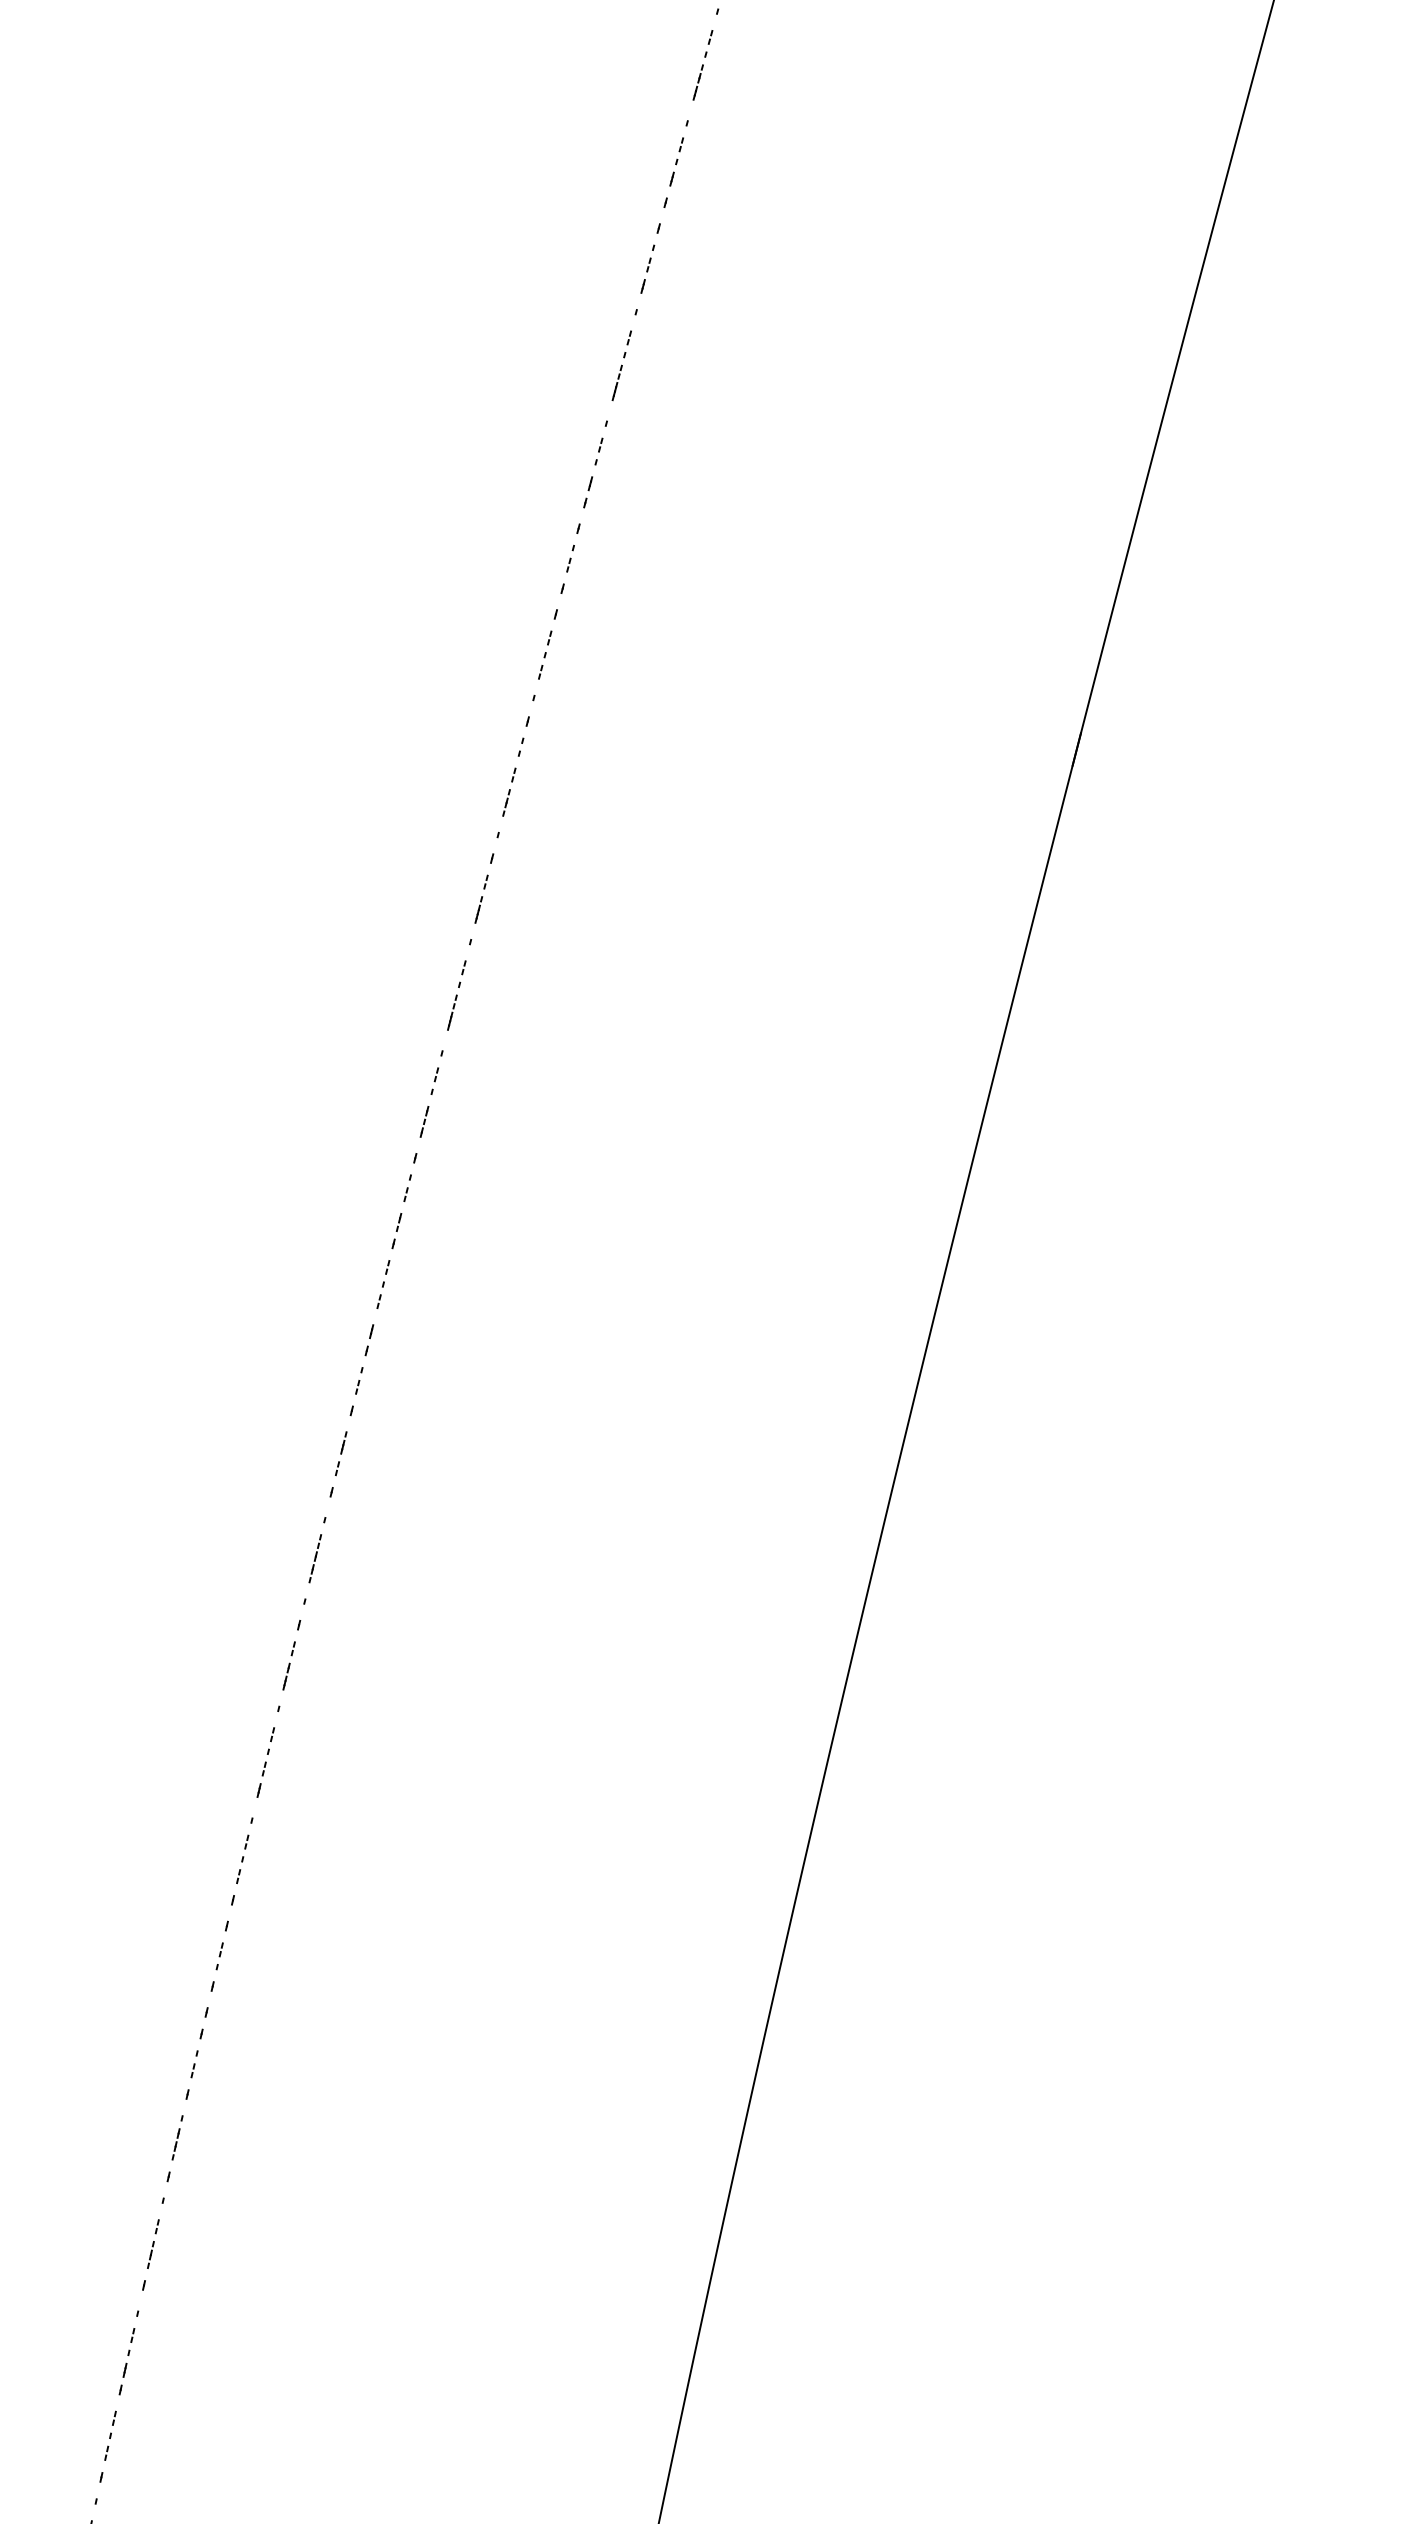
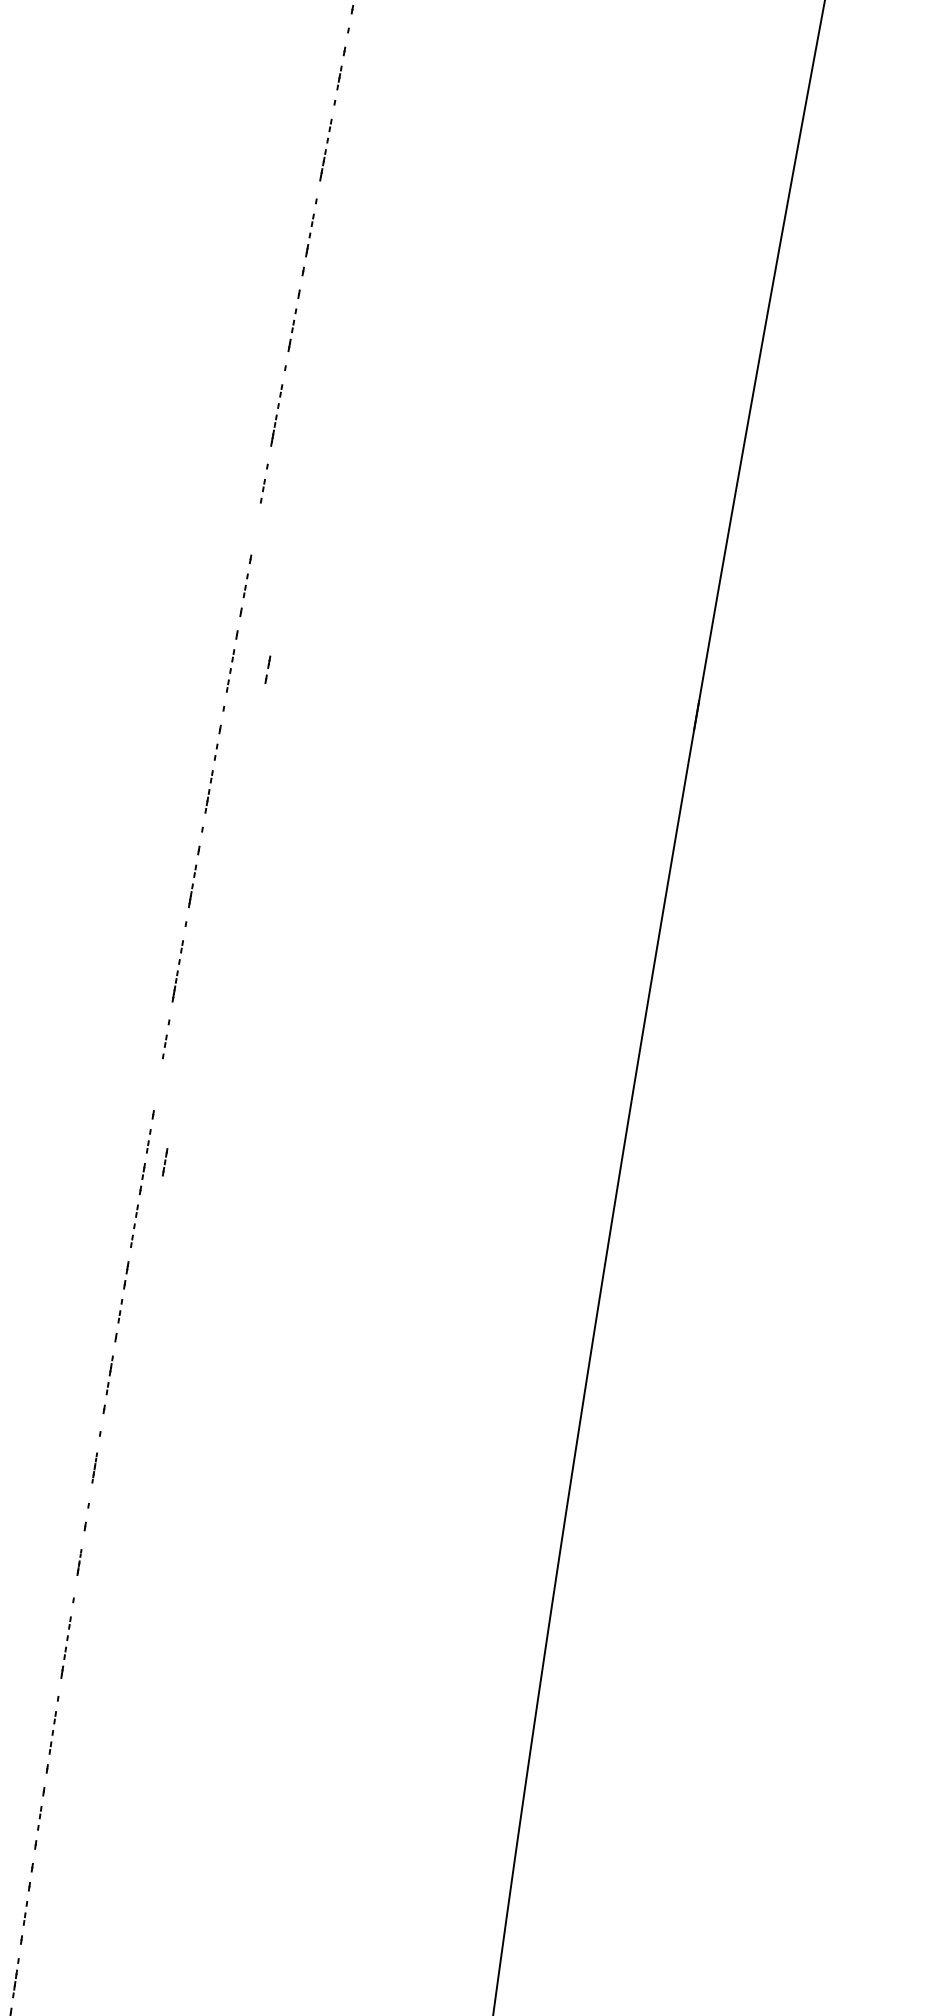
part: (588, 492) -> (268, 669), moved
line: (424, 1121) -> (165, 1161), moved
part: (315, 1558) -> (94, 1467), size x0.7
part: (288, 1665) -> (78, 1562), size x0.6

